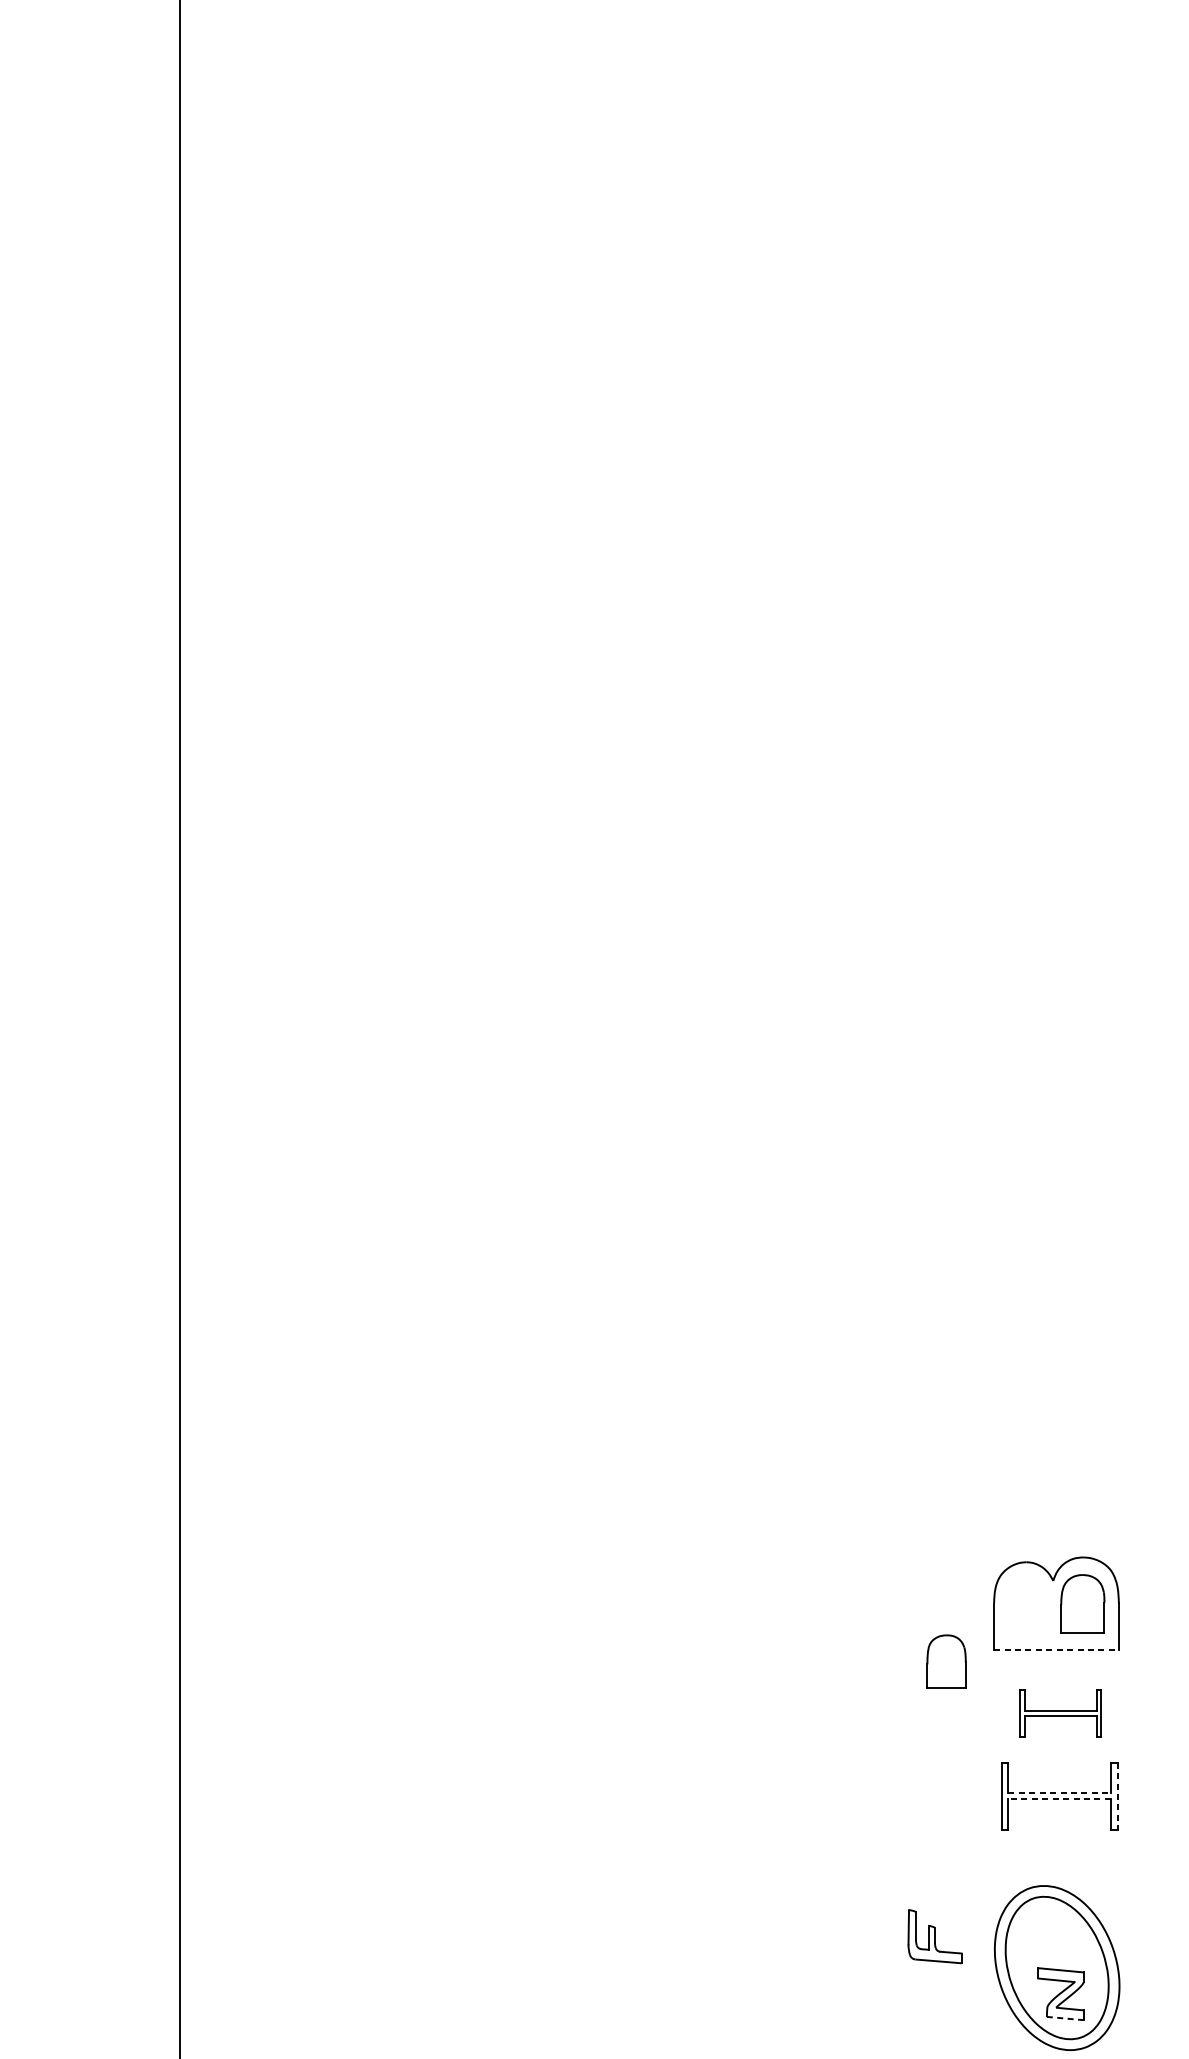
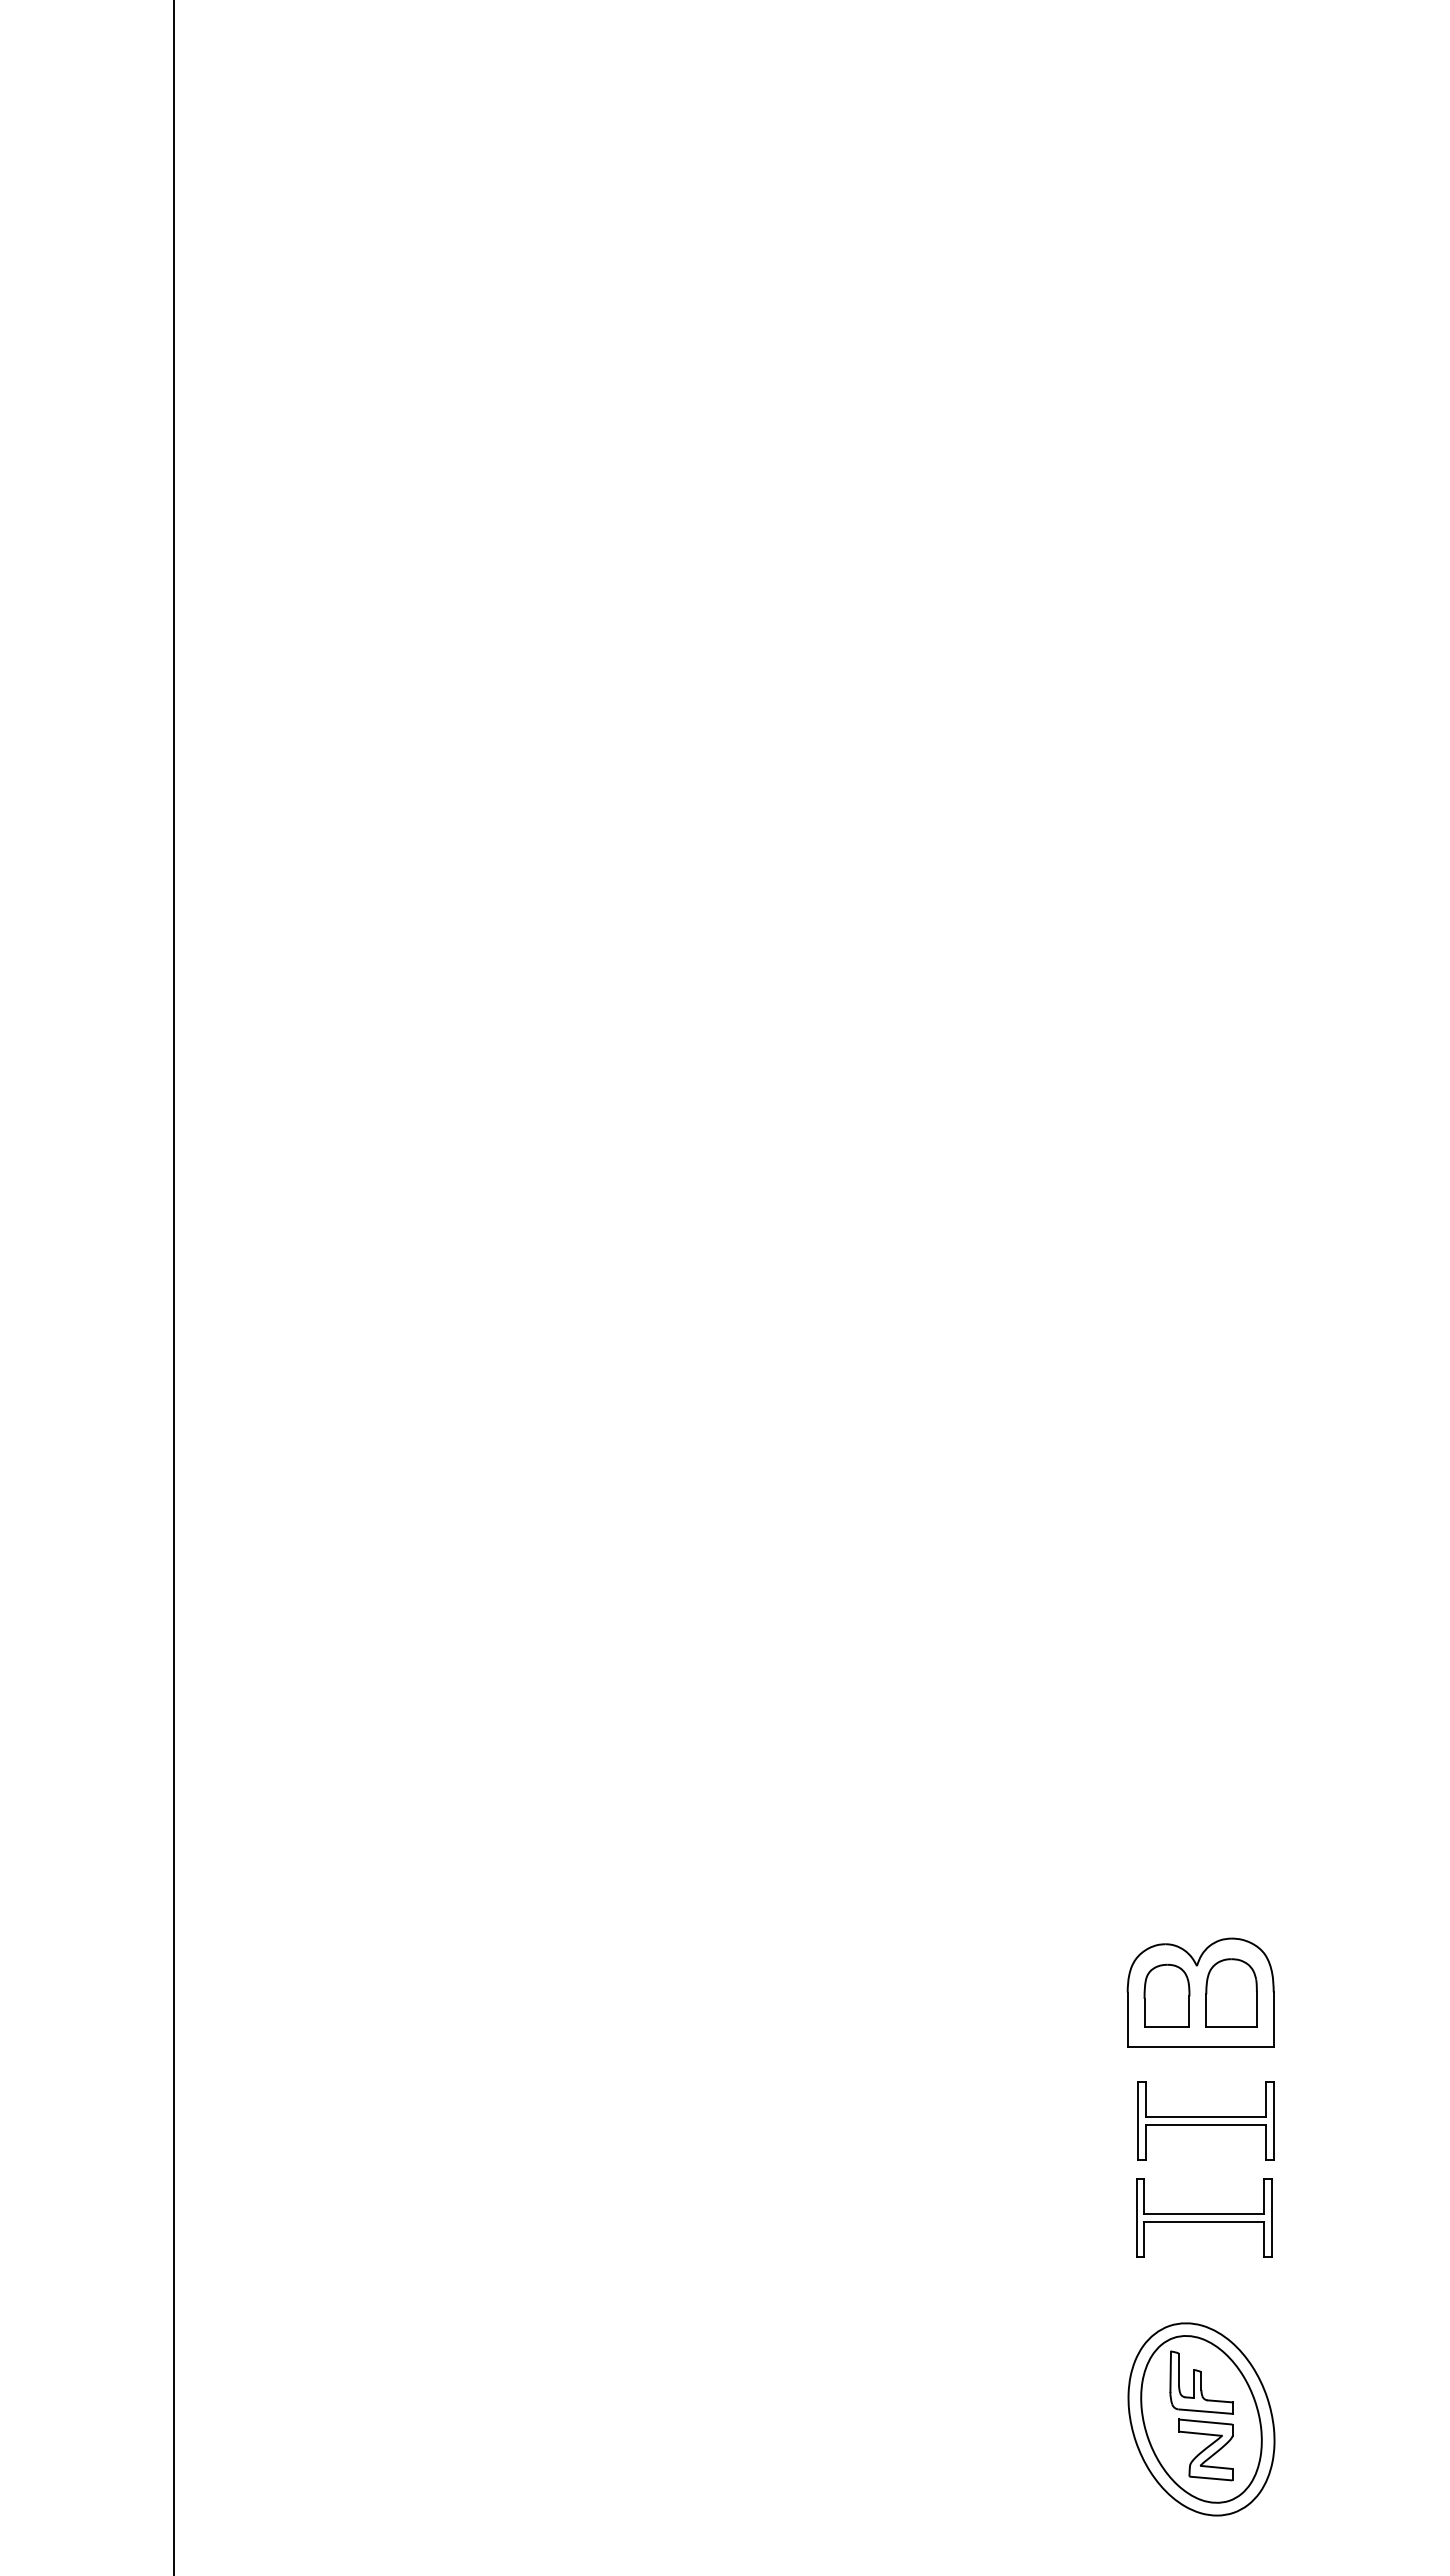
line: (1057, 1650) -> (1201, 2047), dashed -> solid
part: (946, 1661) -> (1166, 1995), moved
part: (1060, 1712) -> (1205, 2120), size x1.43
line: (1059, 1793) -> (1204, 2214), dashed -> solid
line: (1117, 1796) -> (1272, 2218), dashed -> solid
line: (1059, 1799) -> (1204, 2222), dashed -> solid
part: (935, 1936) -> (1201, 2382), moved
line: (1064, 2018) -> (1210, 2478), dashed -> solid

